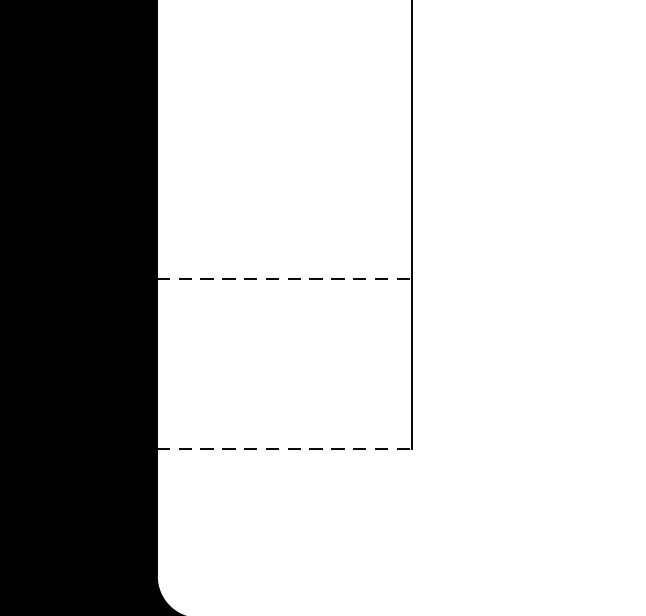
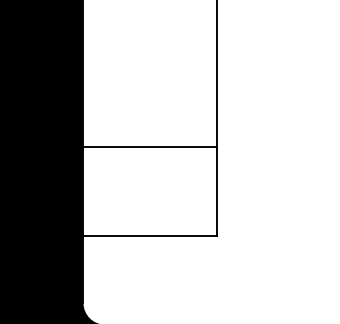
line: (285, 278) -> (150, 146), dashed -> solid
line: (285, 449) -> (150, 236), dashed -> solid

